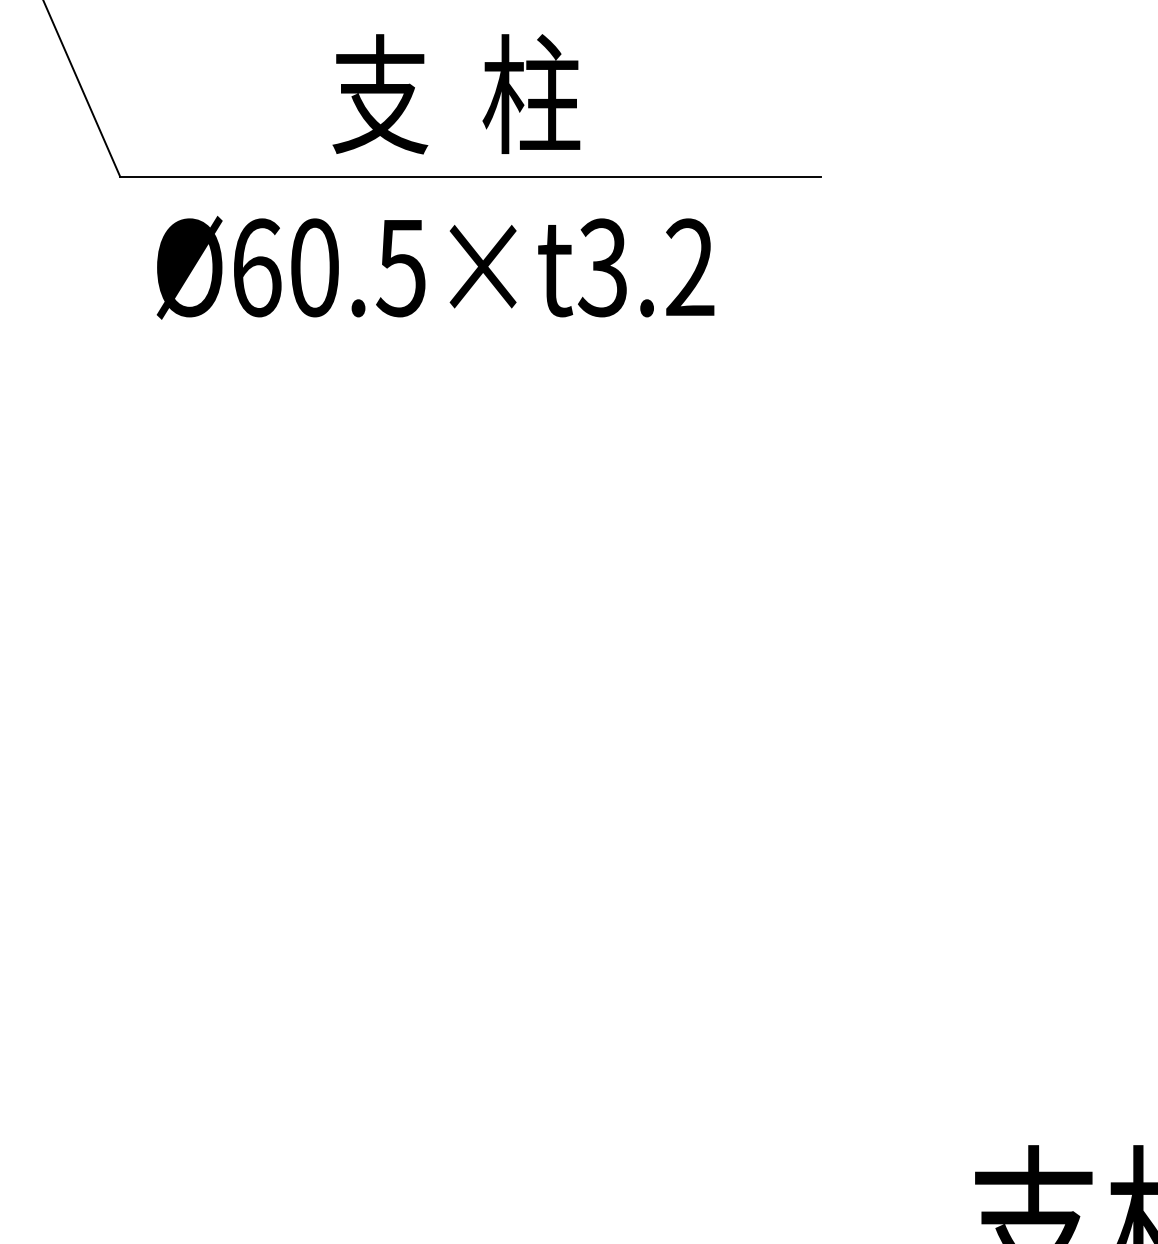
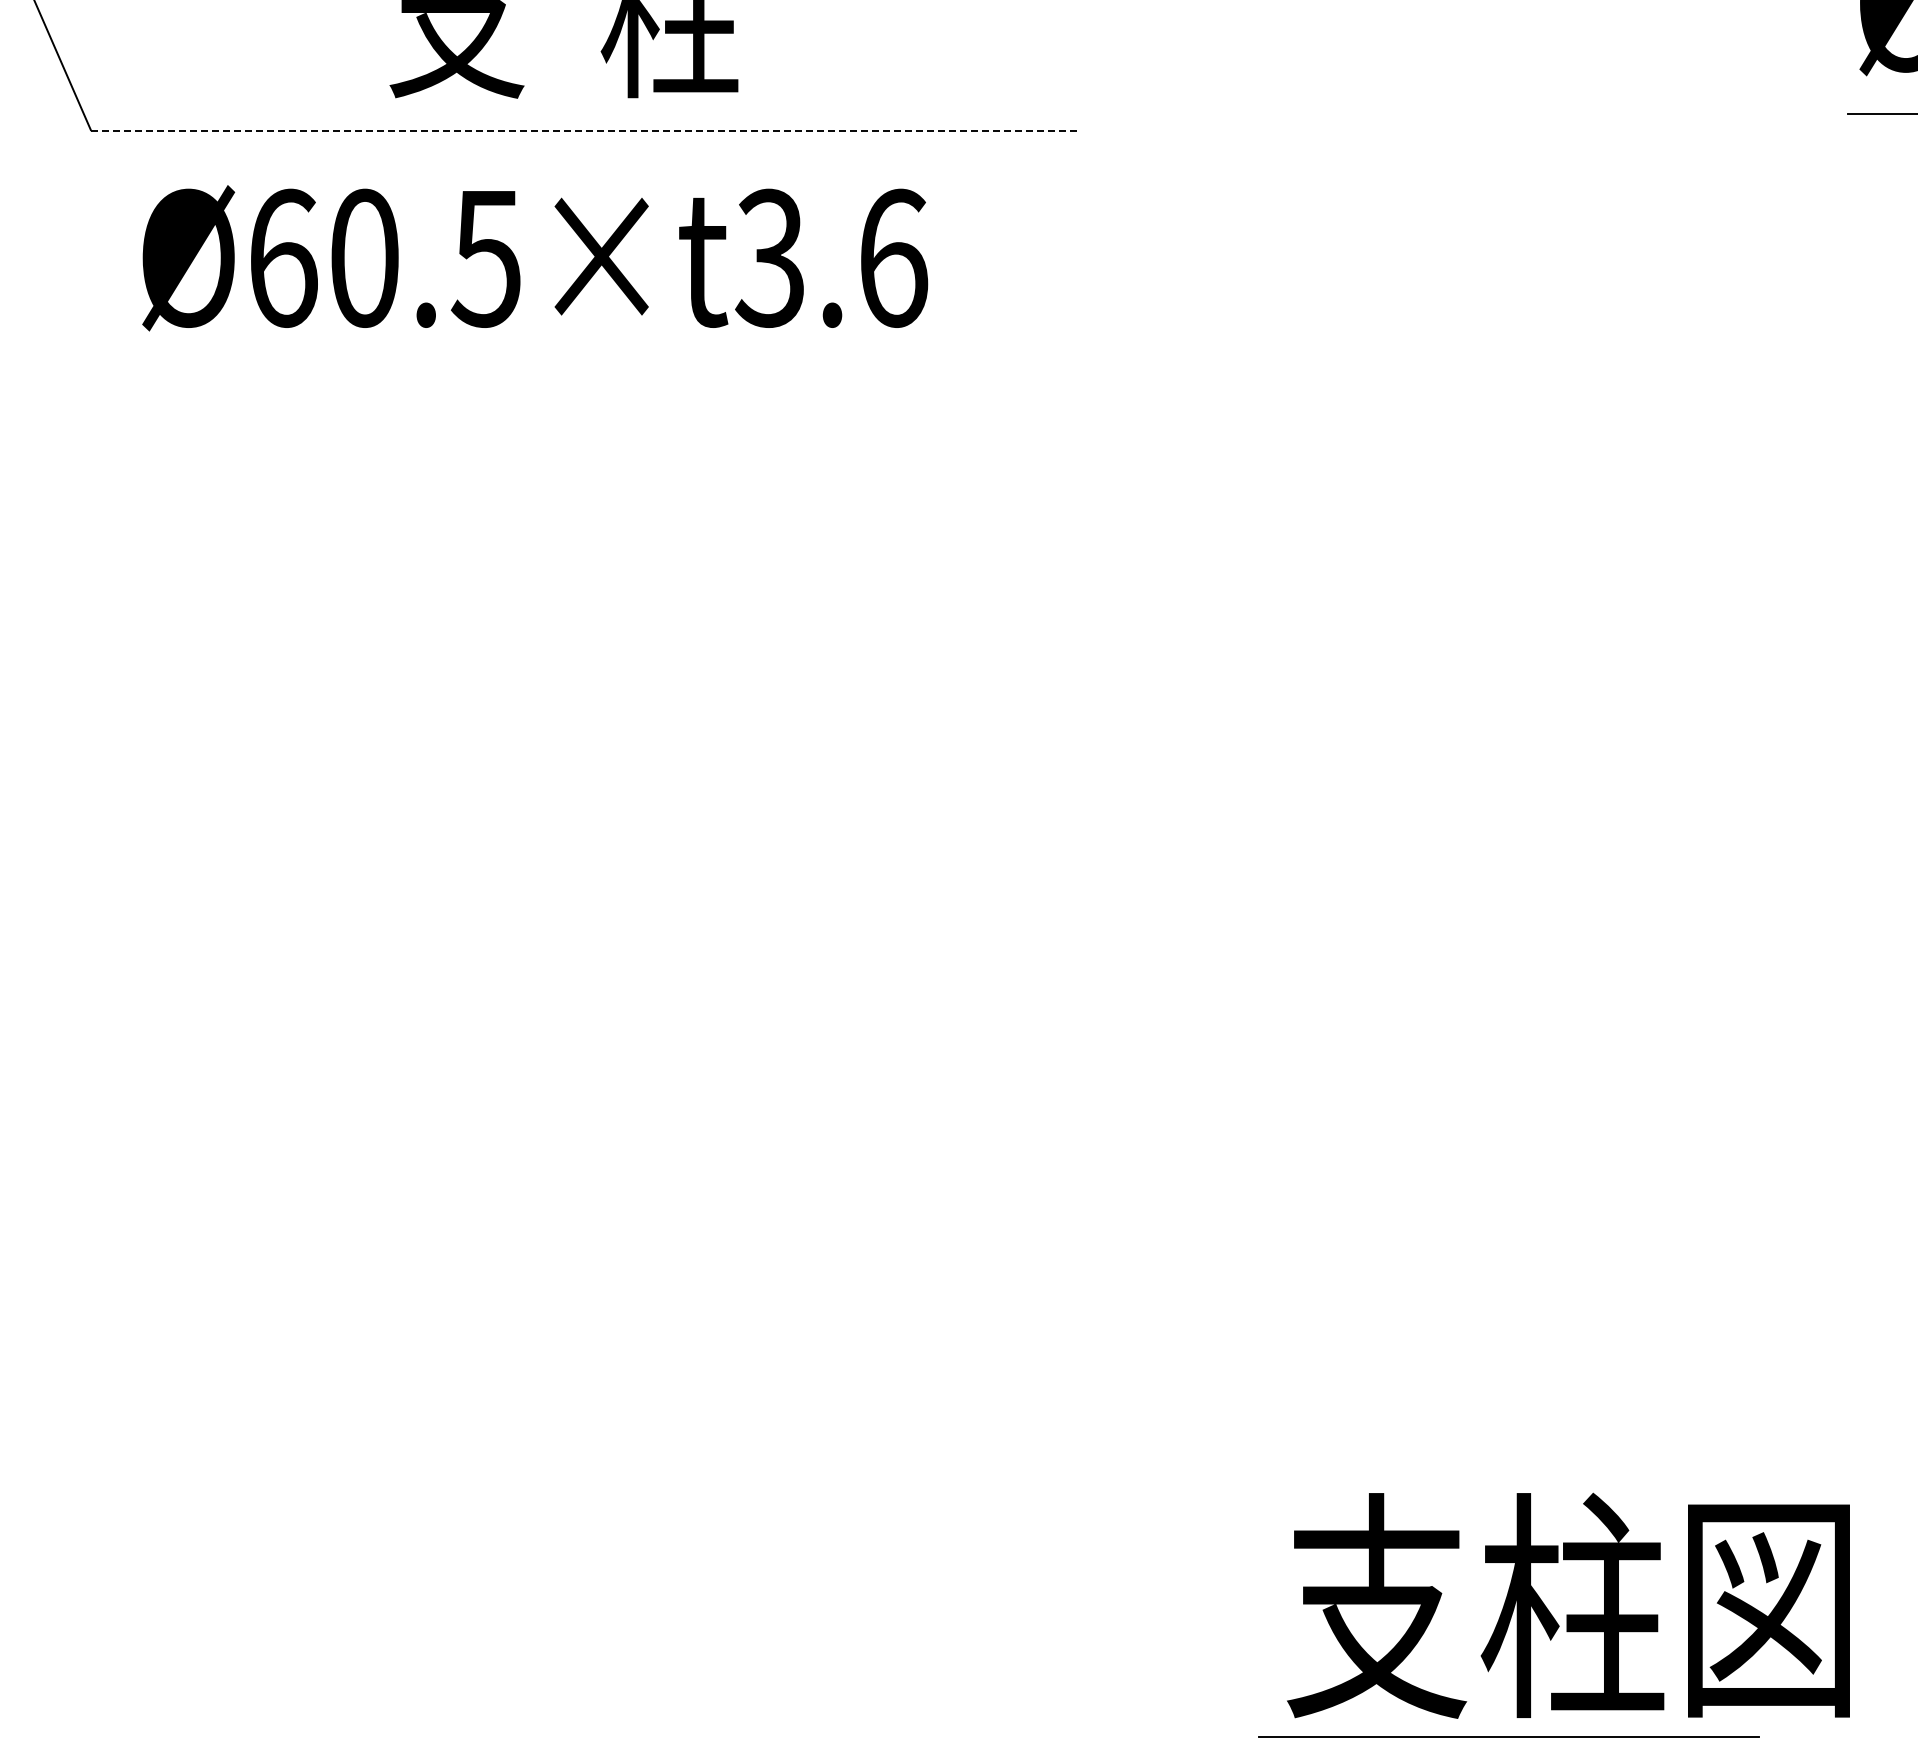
line: (470, 177) -> (583, 131), solid -> dashed
text: (690, 267) -> (893, 257), Ø60.5×t3.2 -> Ø60.5×t3.6

